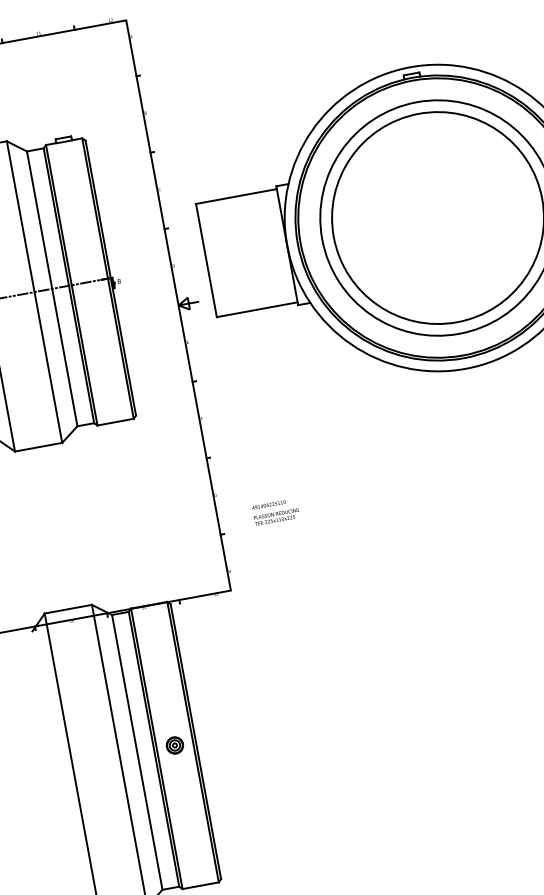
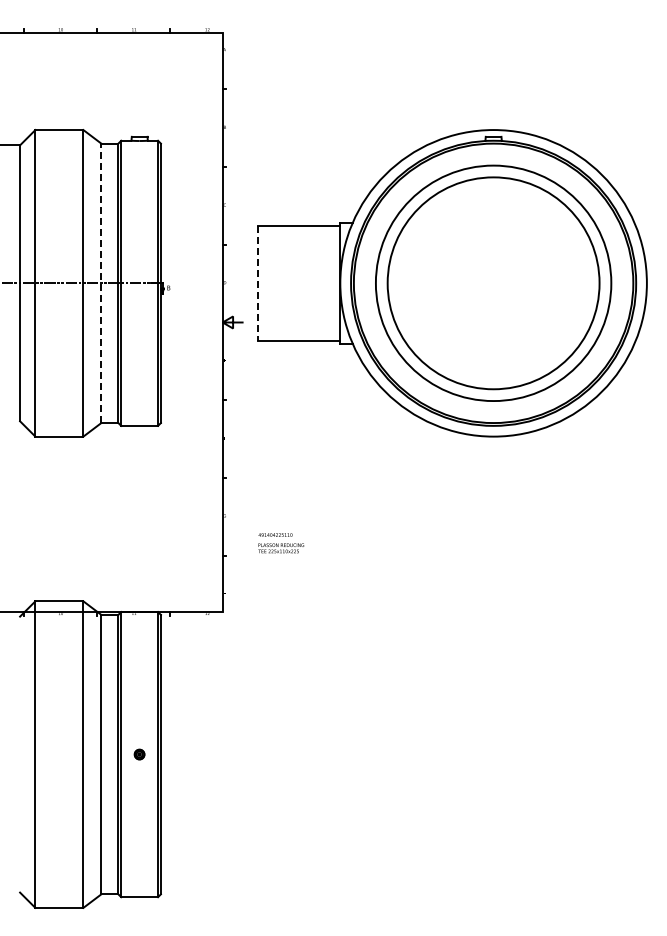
line: (206, 260) -> (258, 283), solid -> dashed
line: (52, 289) -> (101, 283), solid -> dashed
part: (174, 745) -> (139, 754), size x0.6

